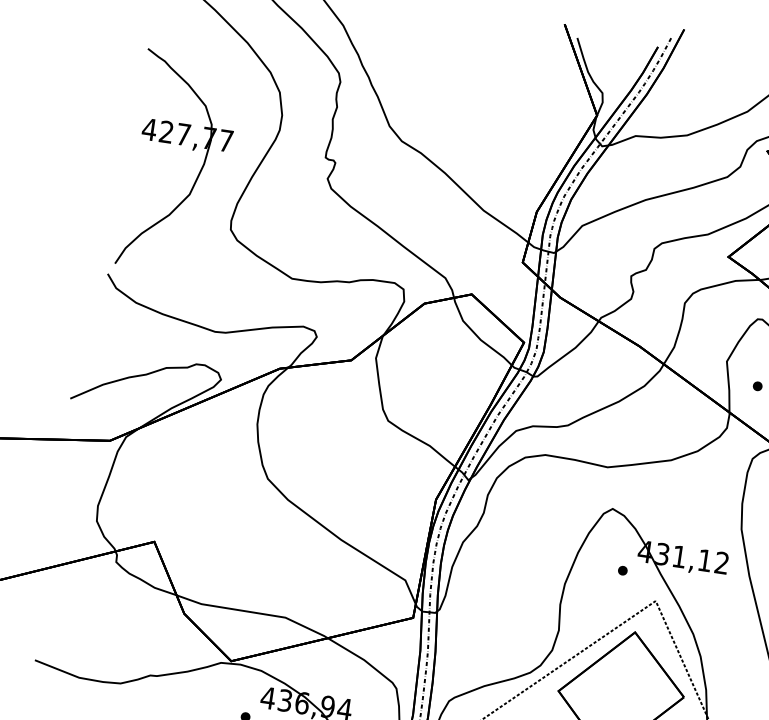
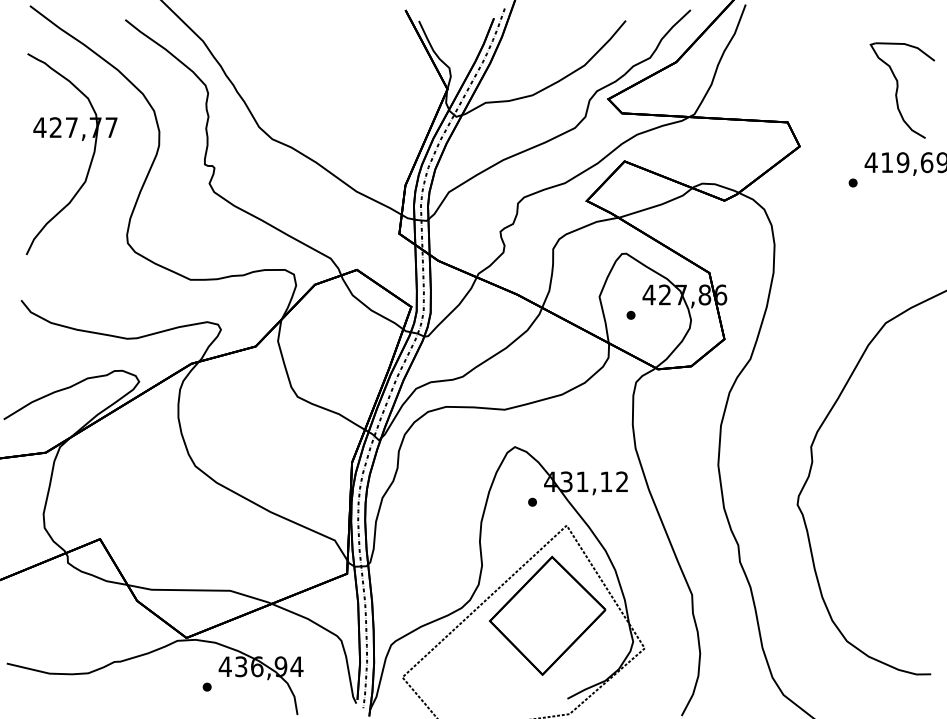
part: (181, 145) -> (71, 137), moved

